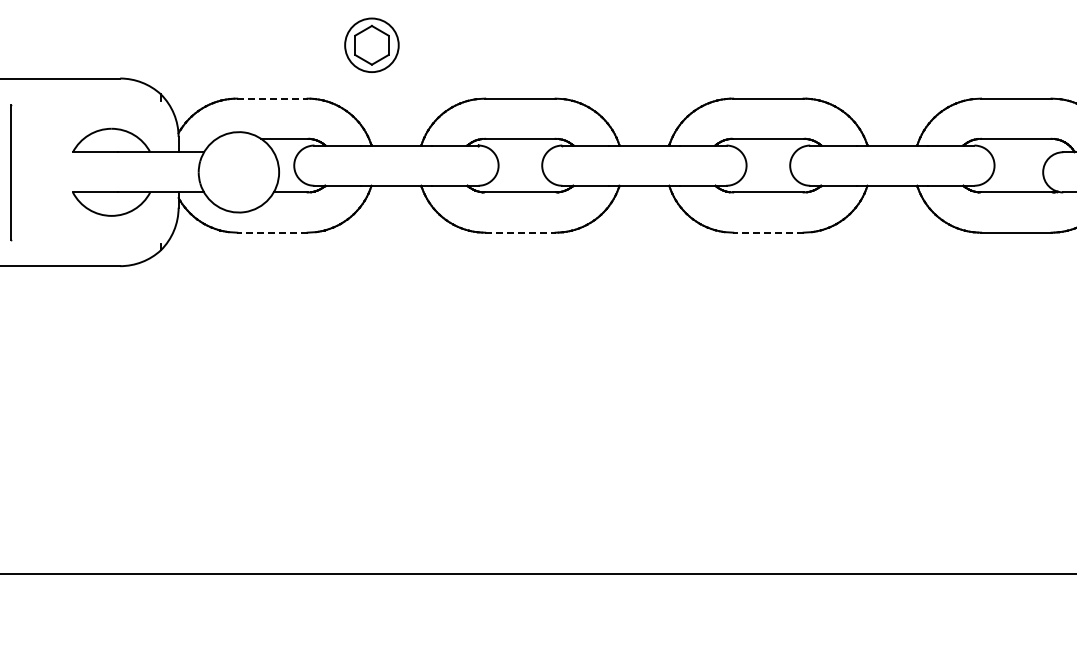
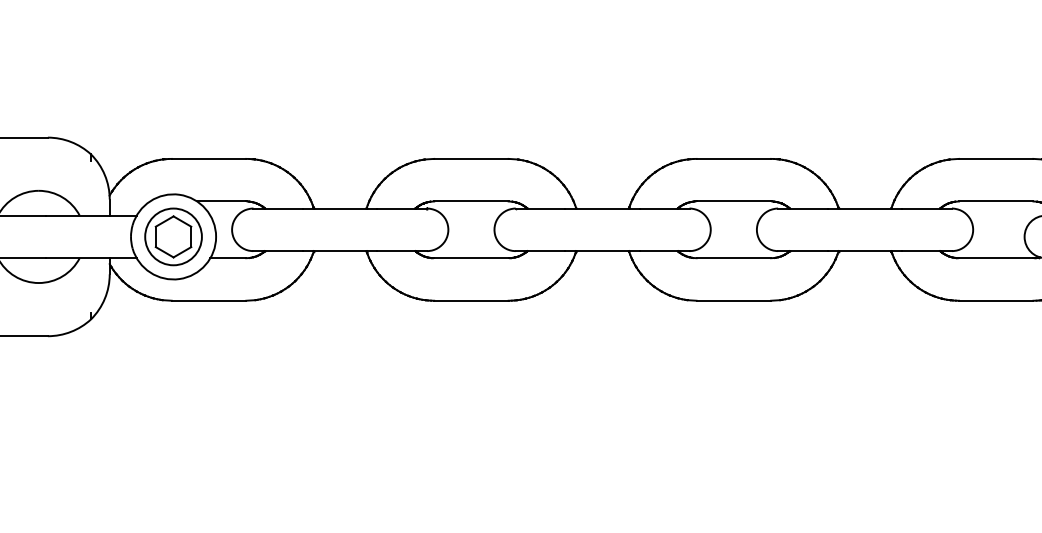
part: (371, 44) -> (173, 236), moved
line: (272, 98) -> (209, 158), dashed -> solid
line: (271, 232) -> (208, 300), dashed -> solid
line: (520, 232) -> (471, 300), dashed -> solid
line: (767, 232) -> (732, 300), dashed -> solid

